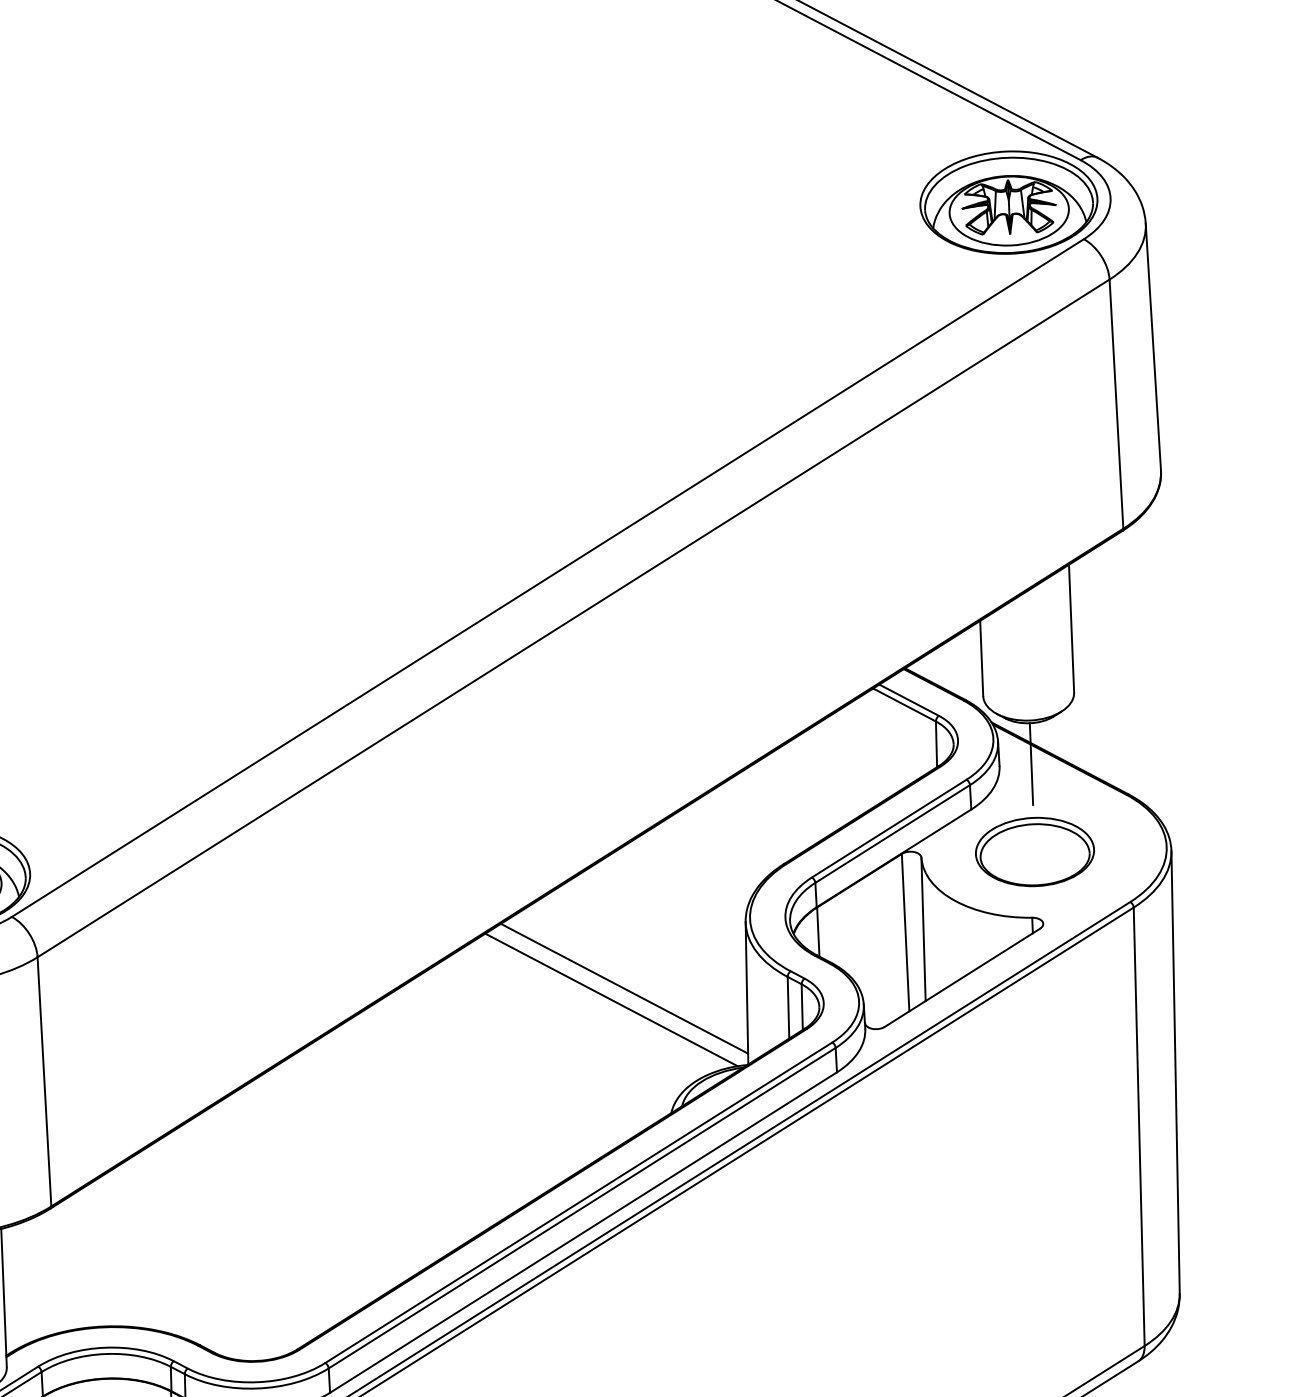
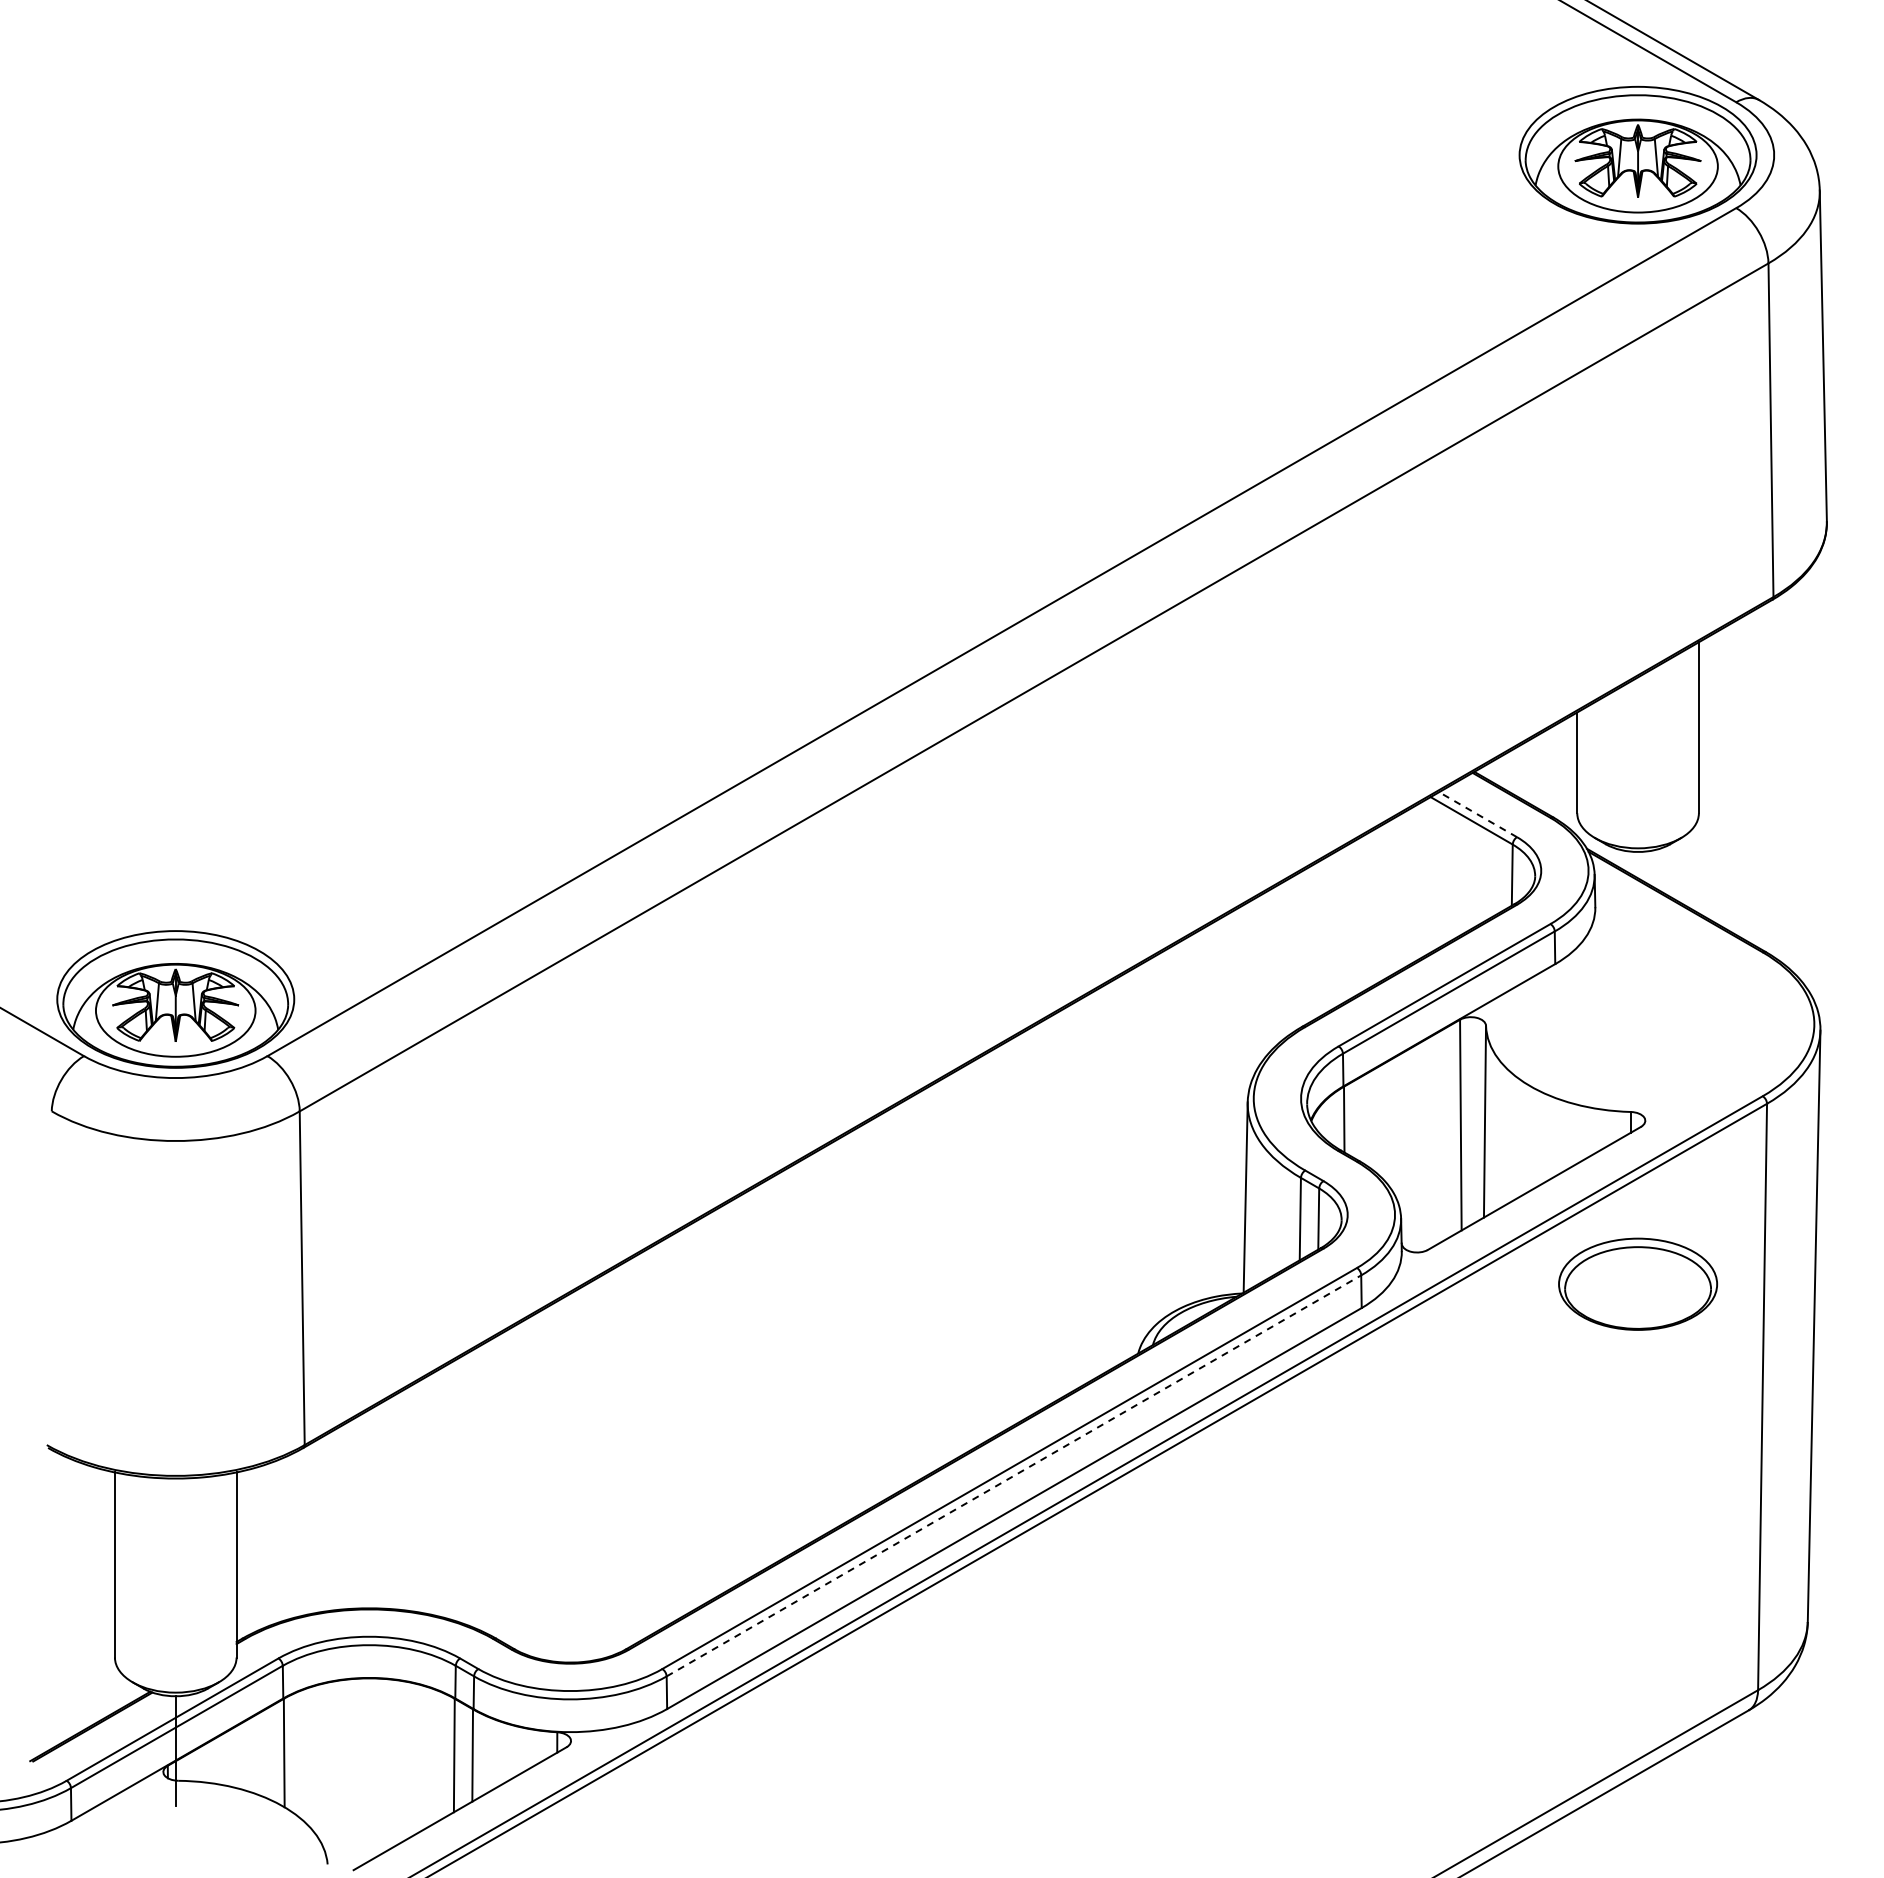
line: (909, 700) -> (1478, 814), solid -> dashed
line: (1031, 763) -> (1638, 906), removed
part: (1034, 851) -> (1637, 1283), moved
line: (623, 988) -> (1081, 1184), removed
line: (611, 999) -> (1064, 1198), removed
line: (581, 1207) -> (1013, 1475), solid -> dashed

